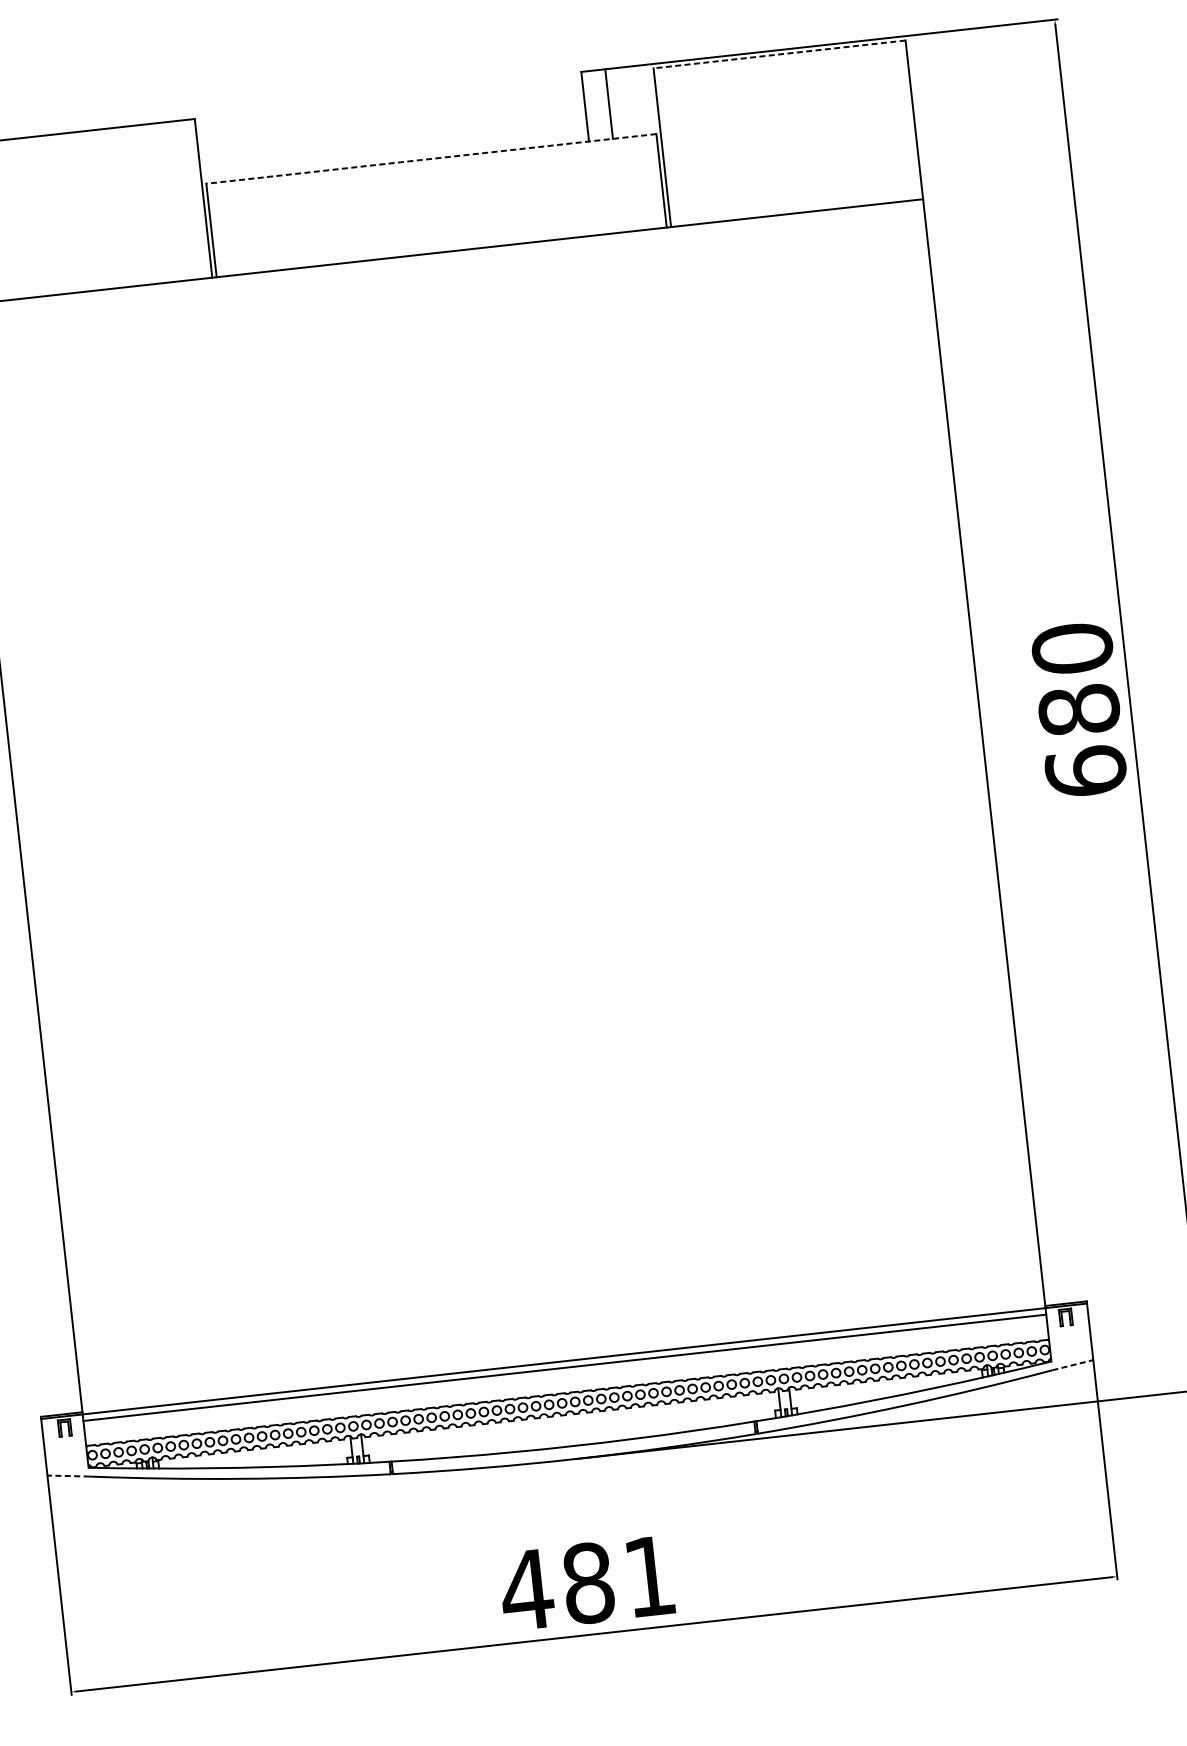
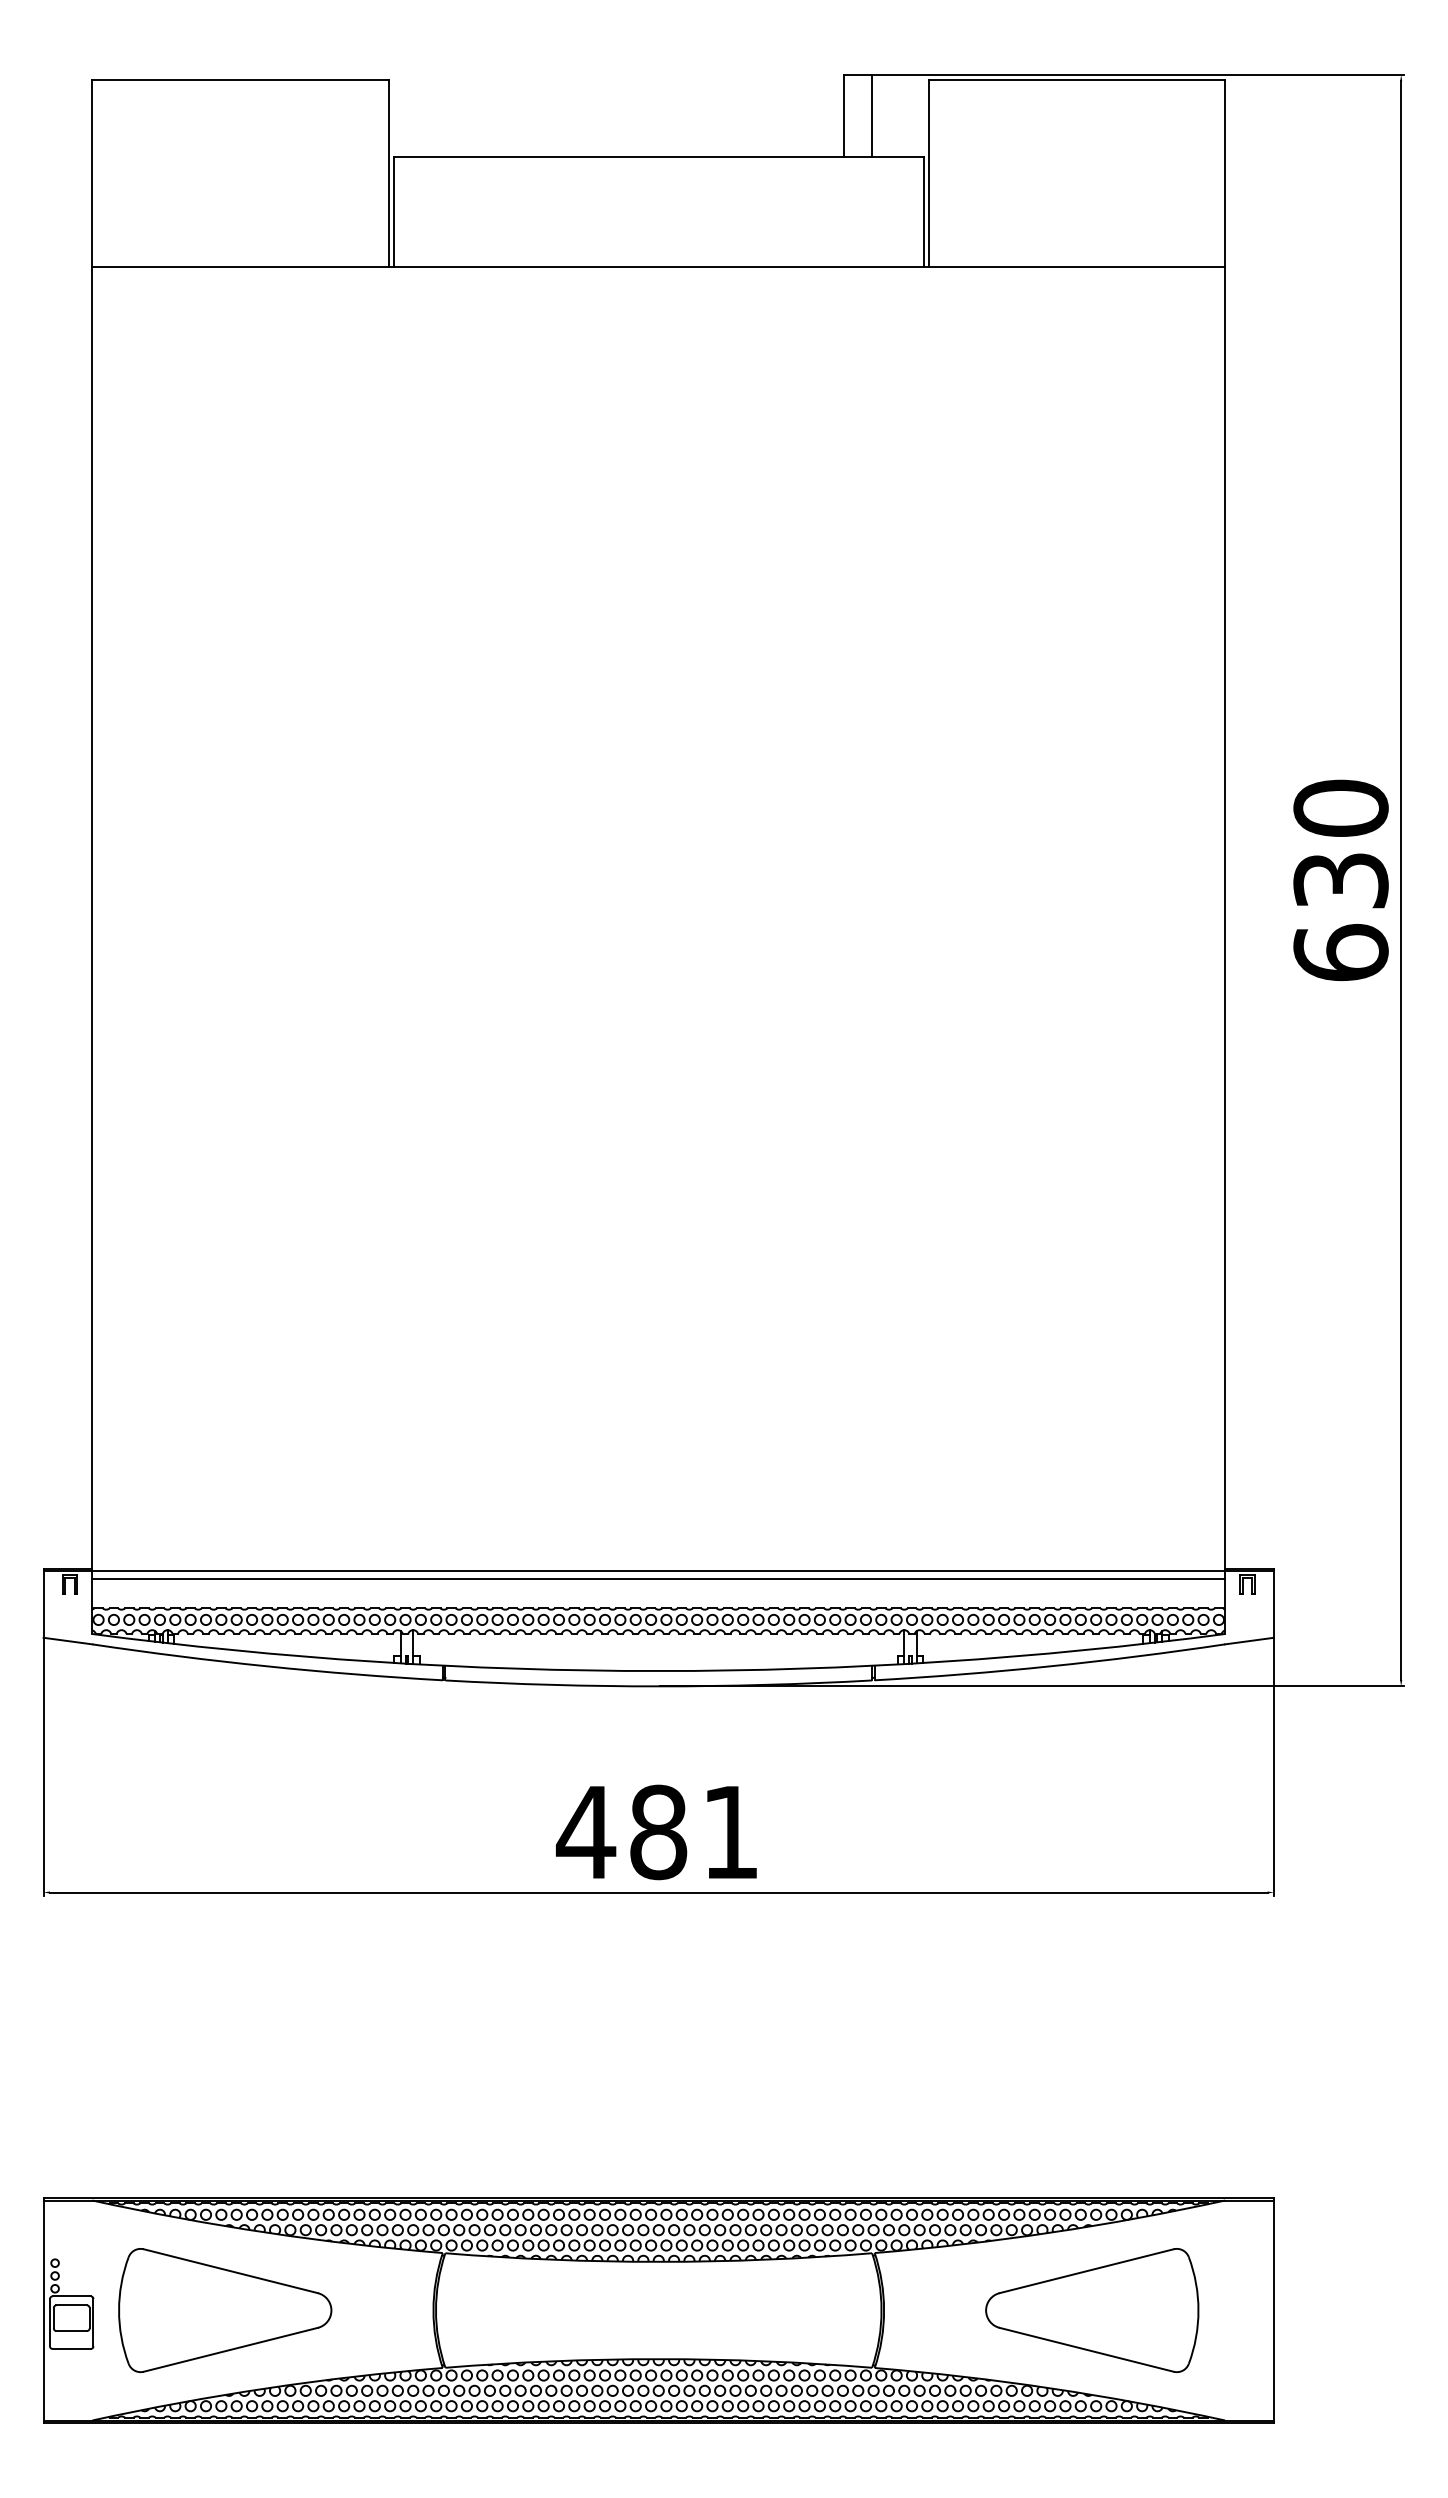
line: (779, 54) -> (1076, 80), dashed -> solid
line: (431, 158) -> (658, 156), dashed -> solid
text: (1078, 710) -> (1340, 880), 680 -> 630
line: (1072, 1365) -> (1249, 1641), dashed -> solid
line: (68, 1476) -> (68, 1641), dashed -> solid

